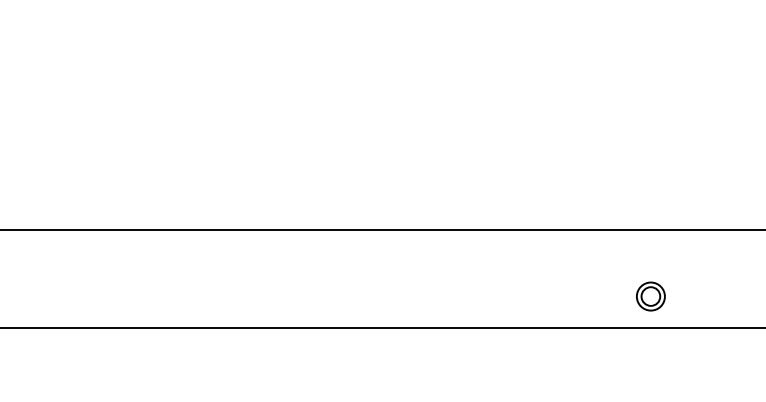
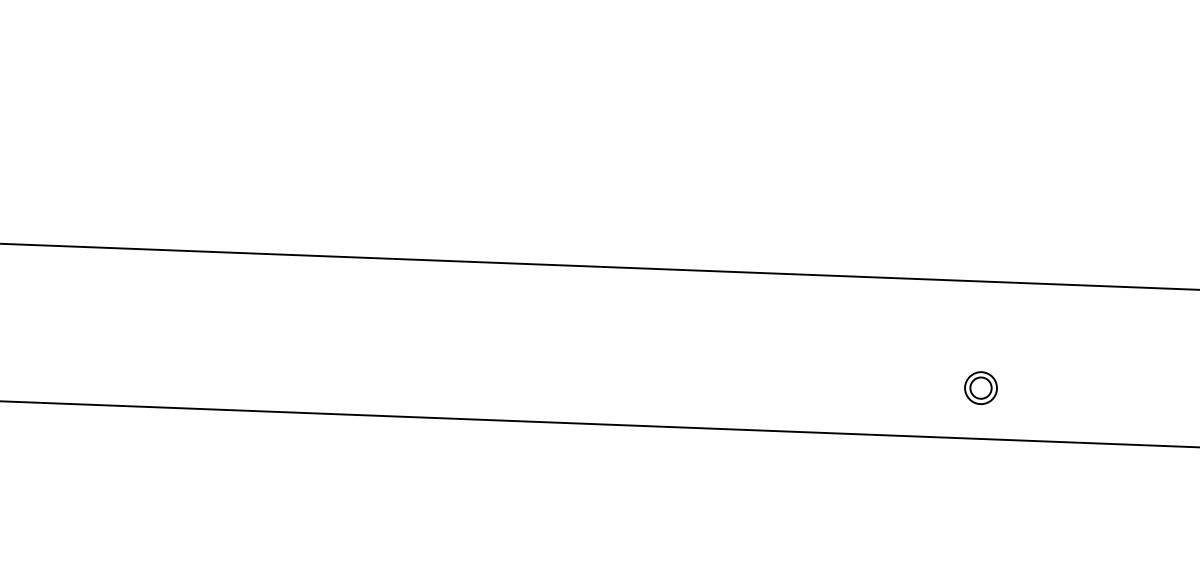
part: (650, 296) -> (980, 388), size x0.71

